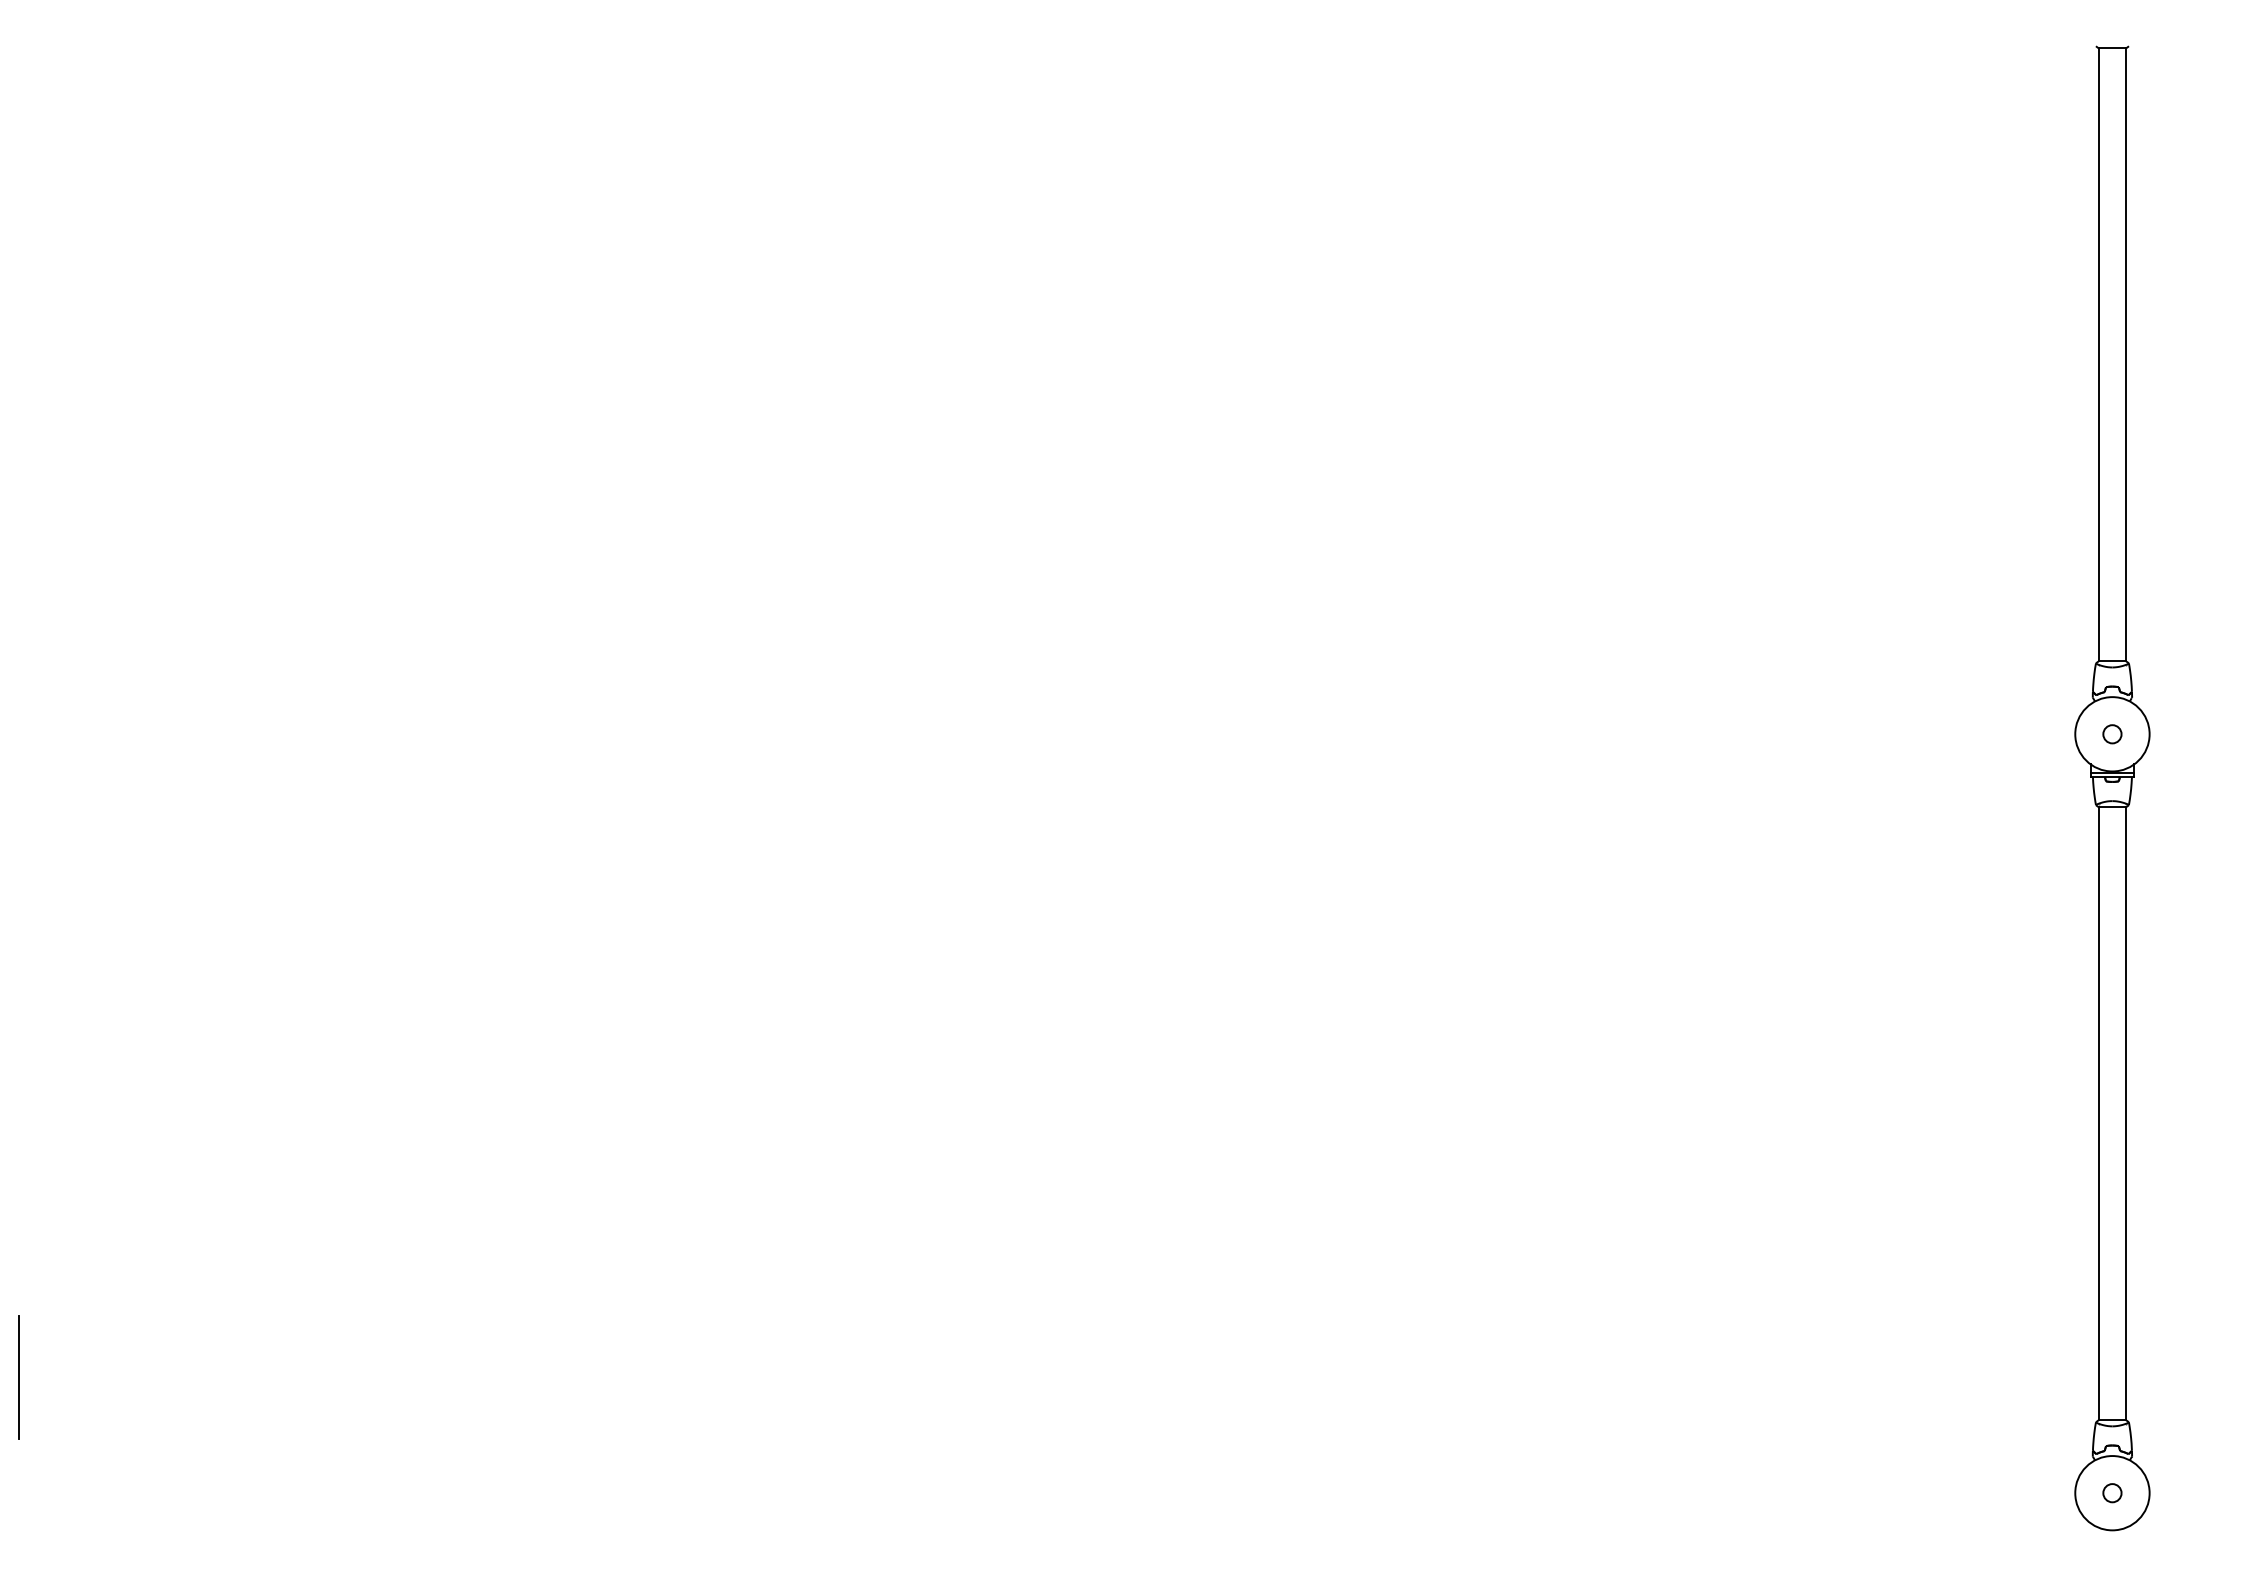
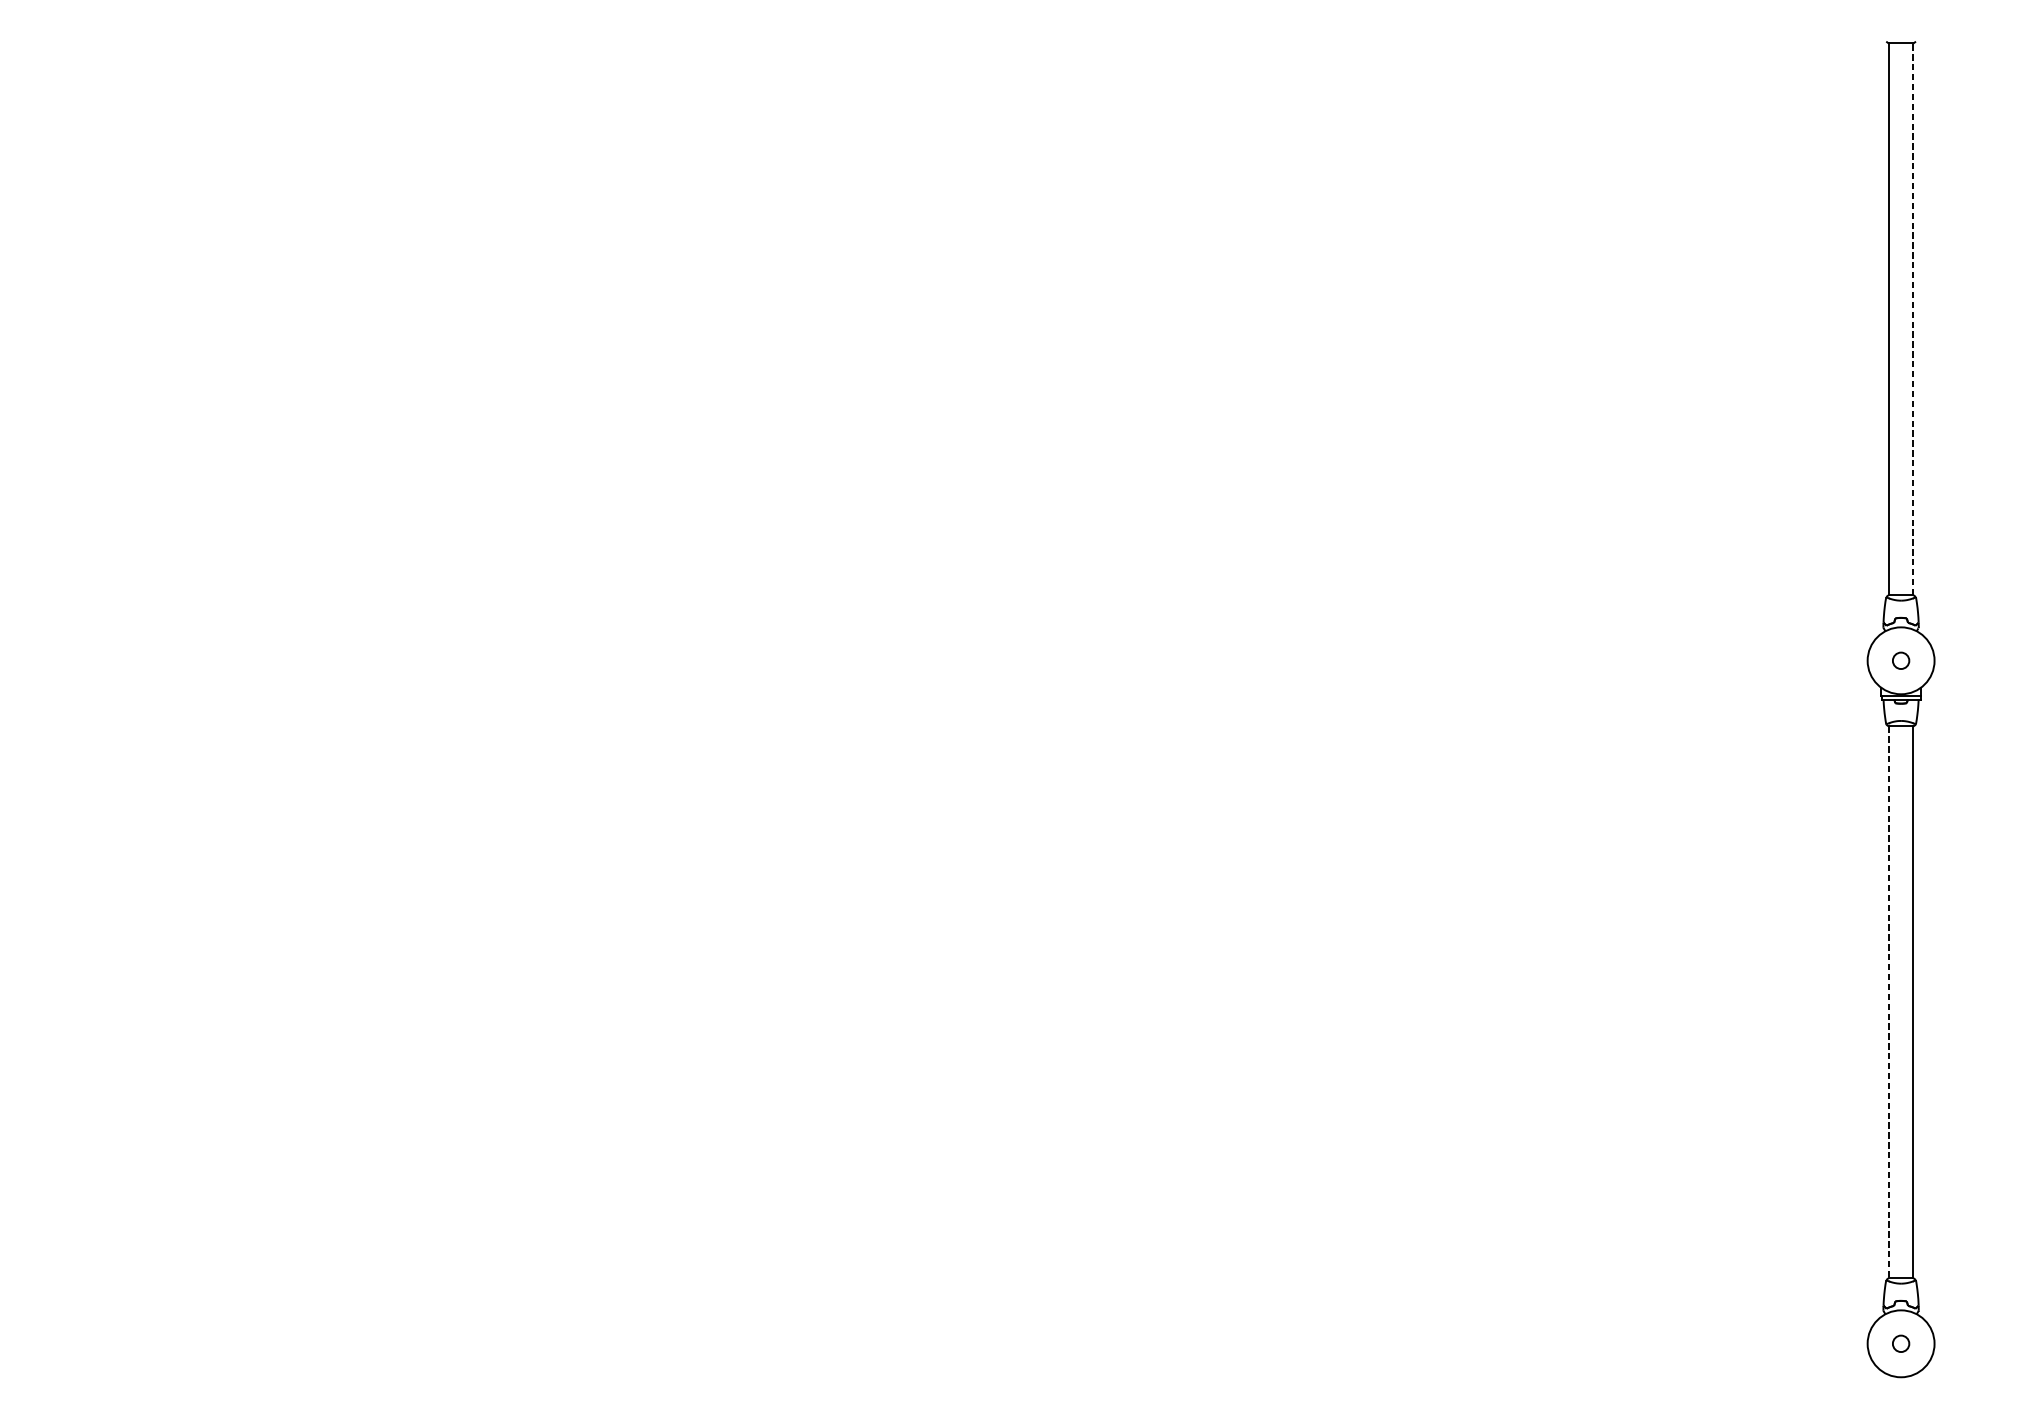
line: (2125, 354) -> (1912, 318), solid -> dashed
line: (2099, 1113) -> (1889, 1002), solid -> dashed
line: (18, 1377) -> (16, 1239), removed

